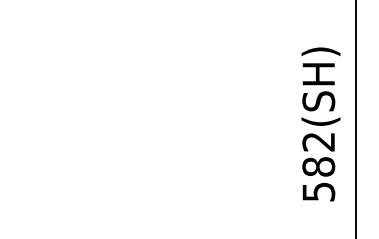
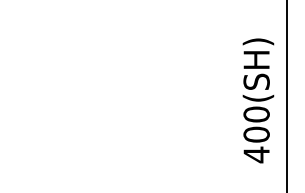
text: (318, 167) -> (256, 135), 582(SH) -> 400(SH)

